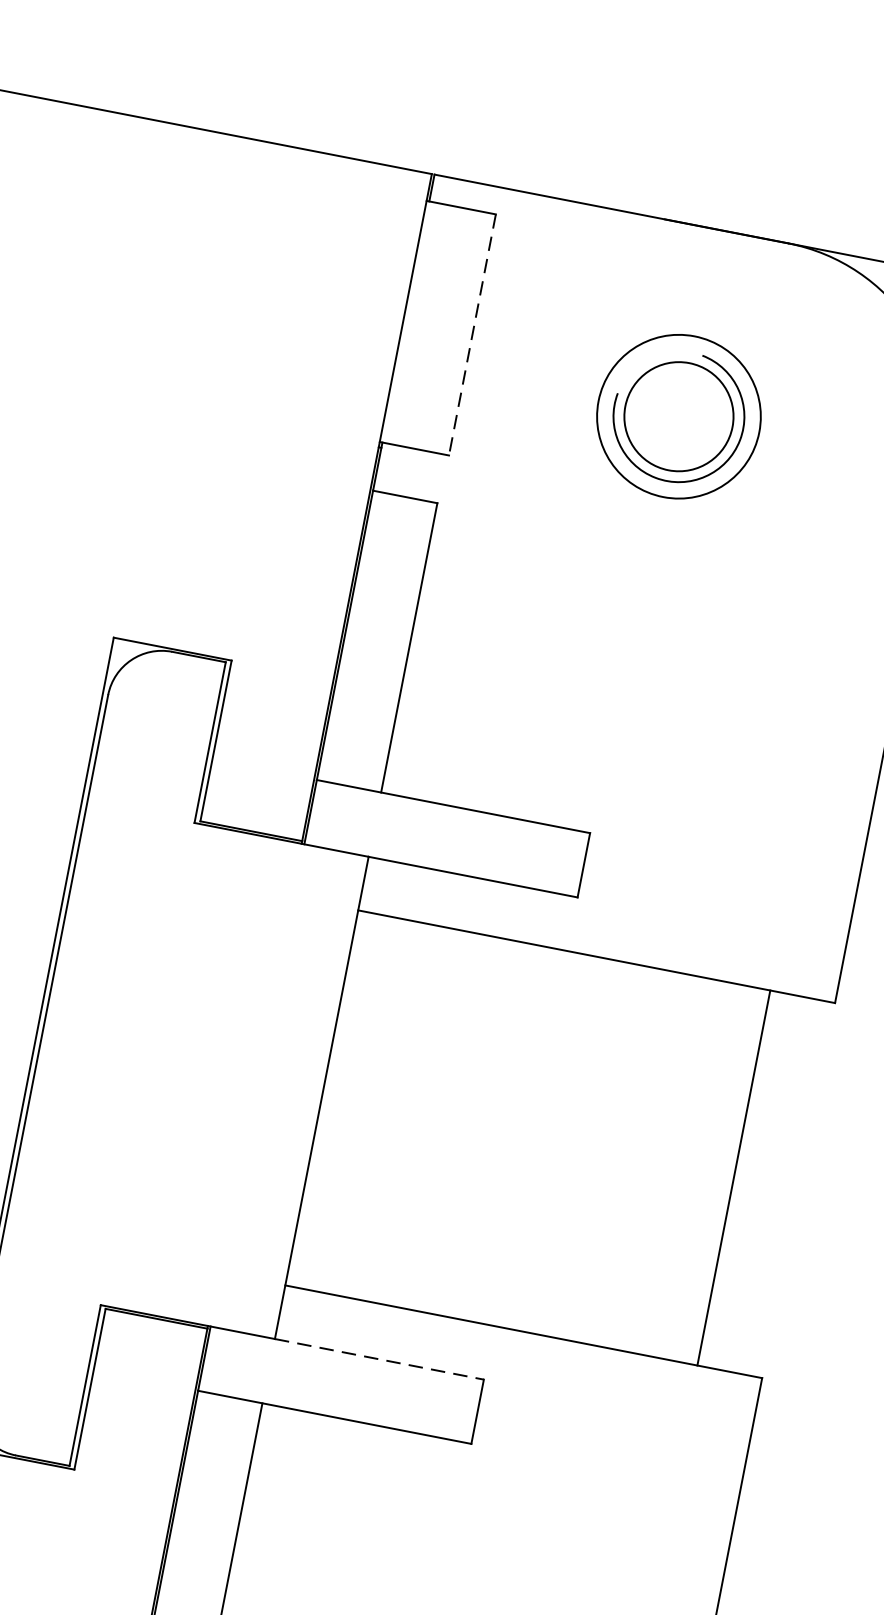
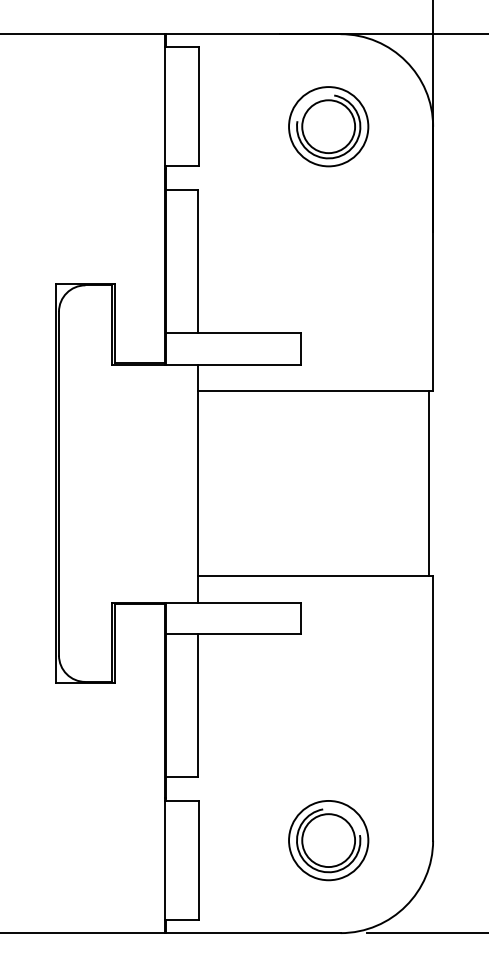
line: (471, 335) -> (198, 107), dashed -> solid
part: (678, 416) -> (328, 126), moved
line: (734, 1177) -> (429, 483), moved
line: (379, 1359) -> (249, 602), dashed -> solid

